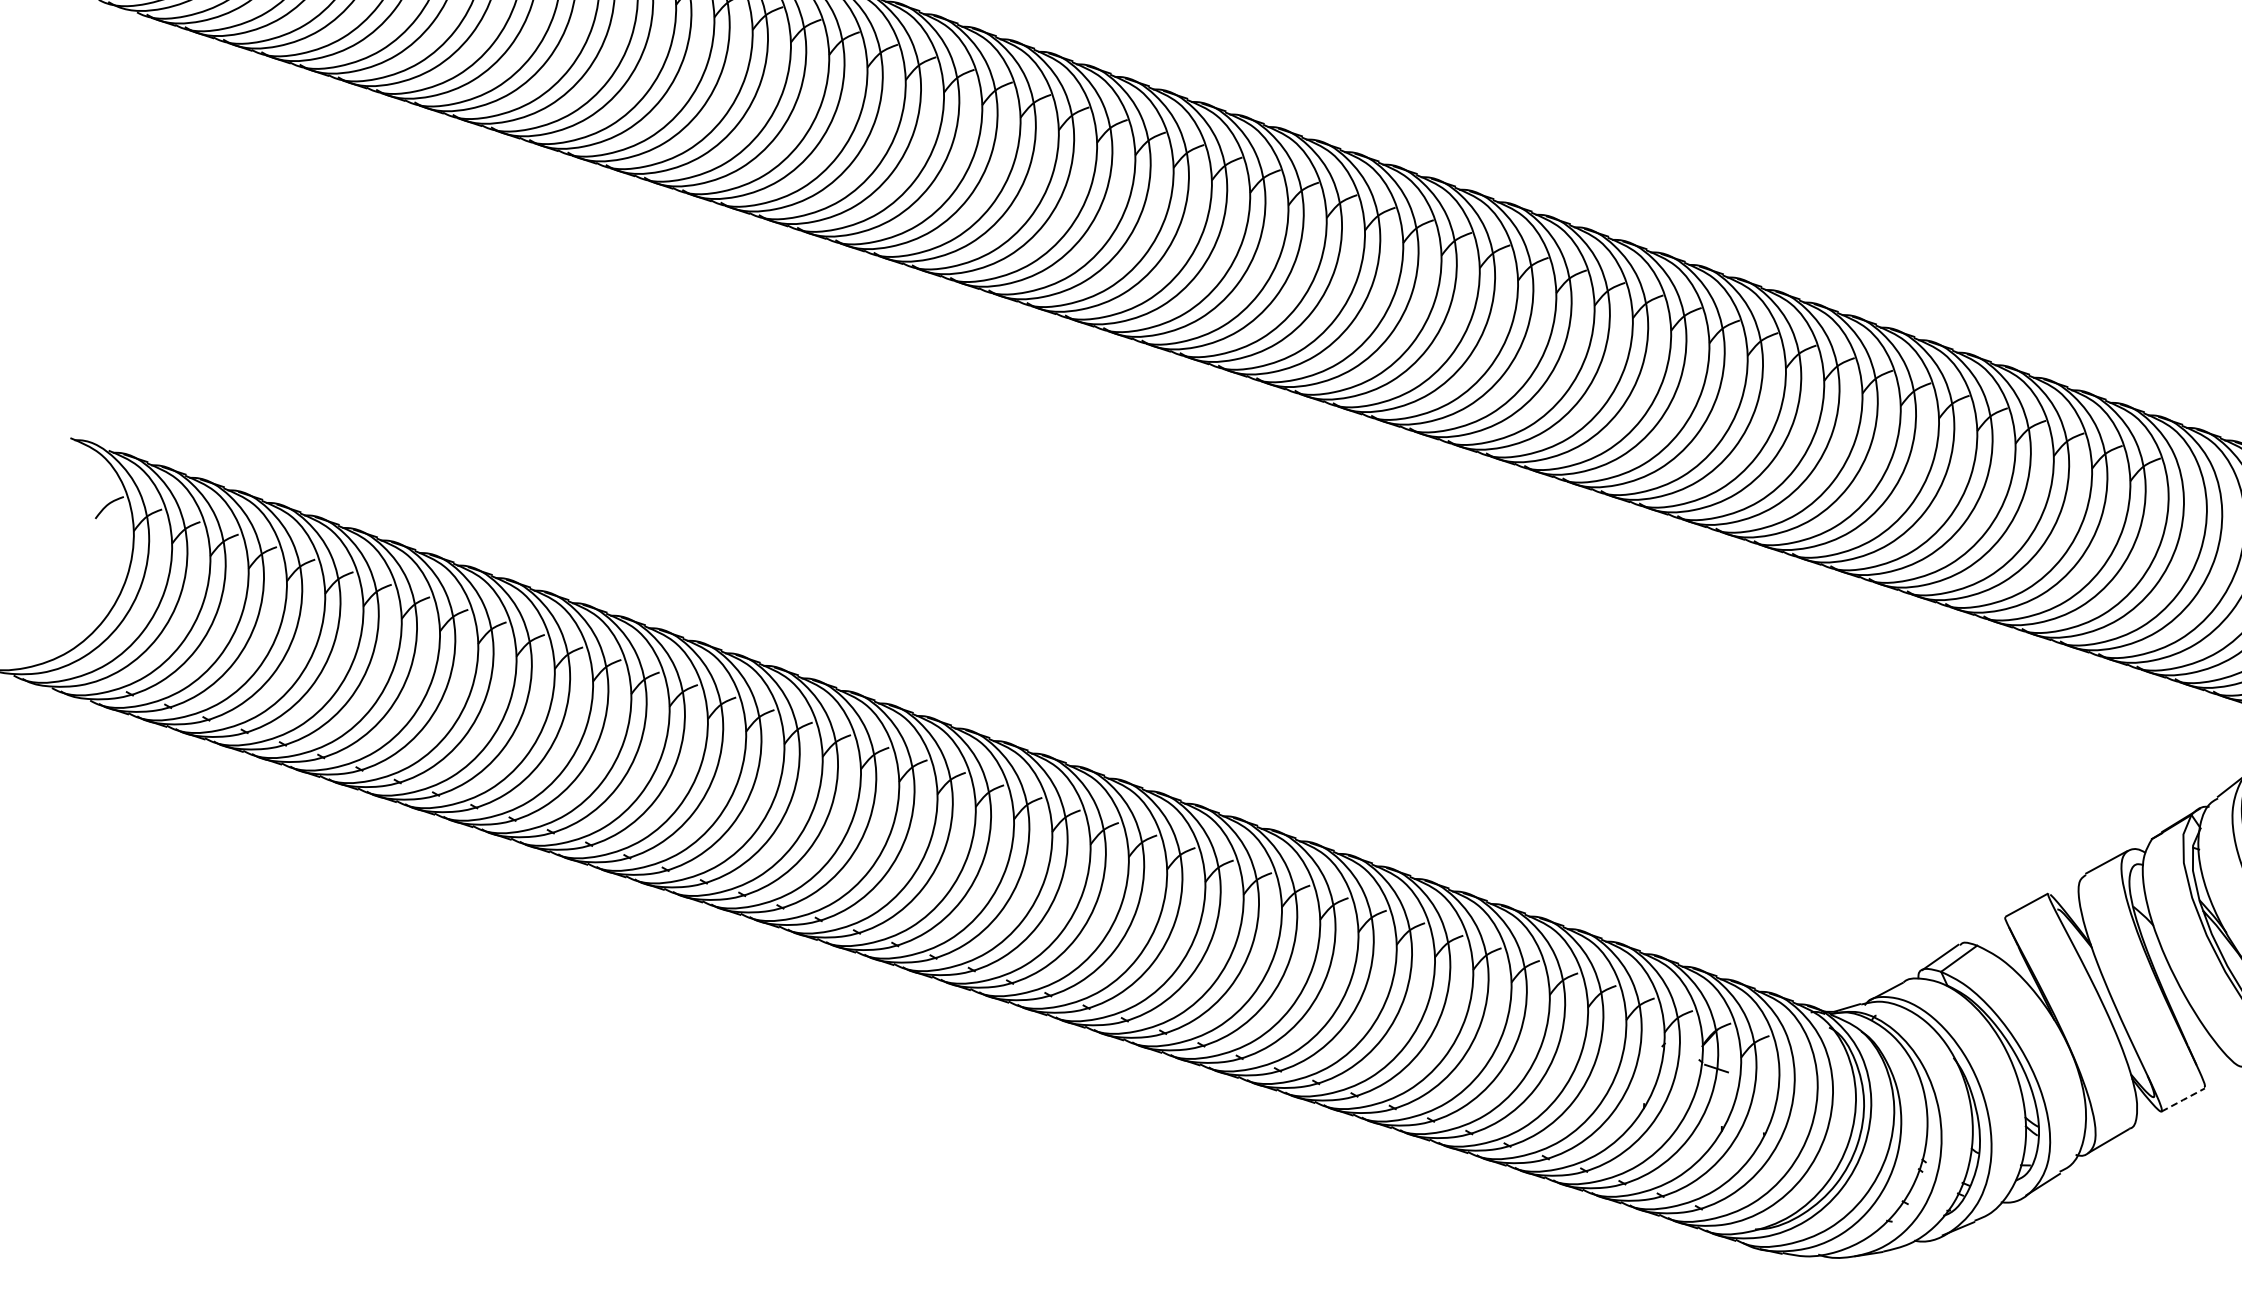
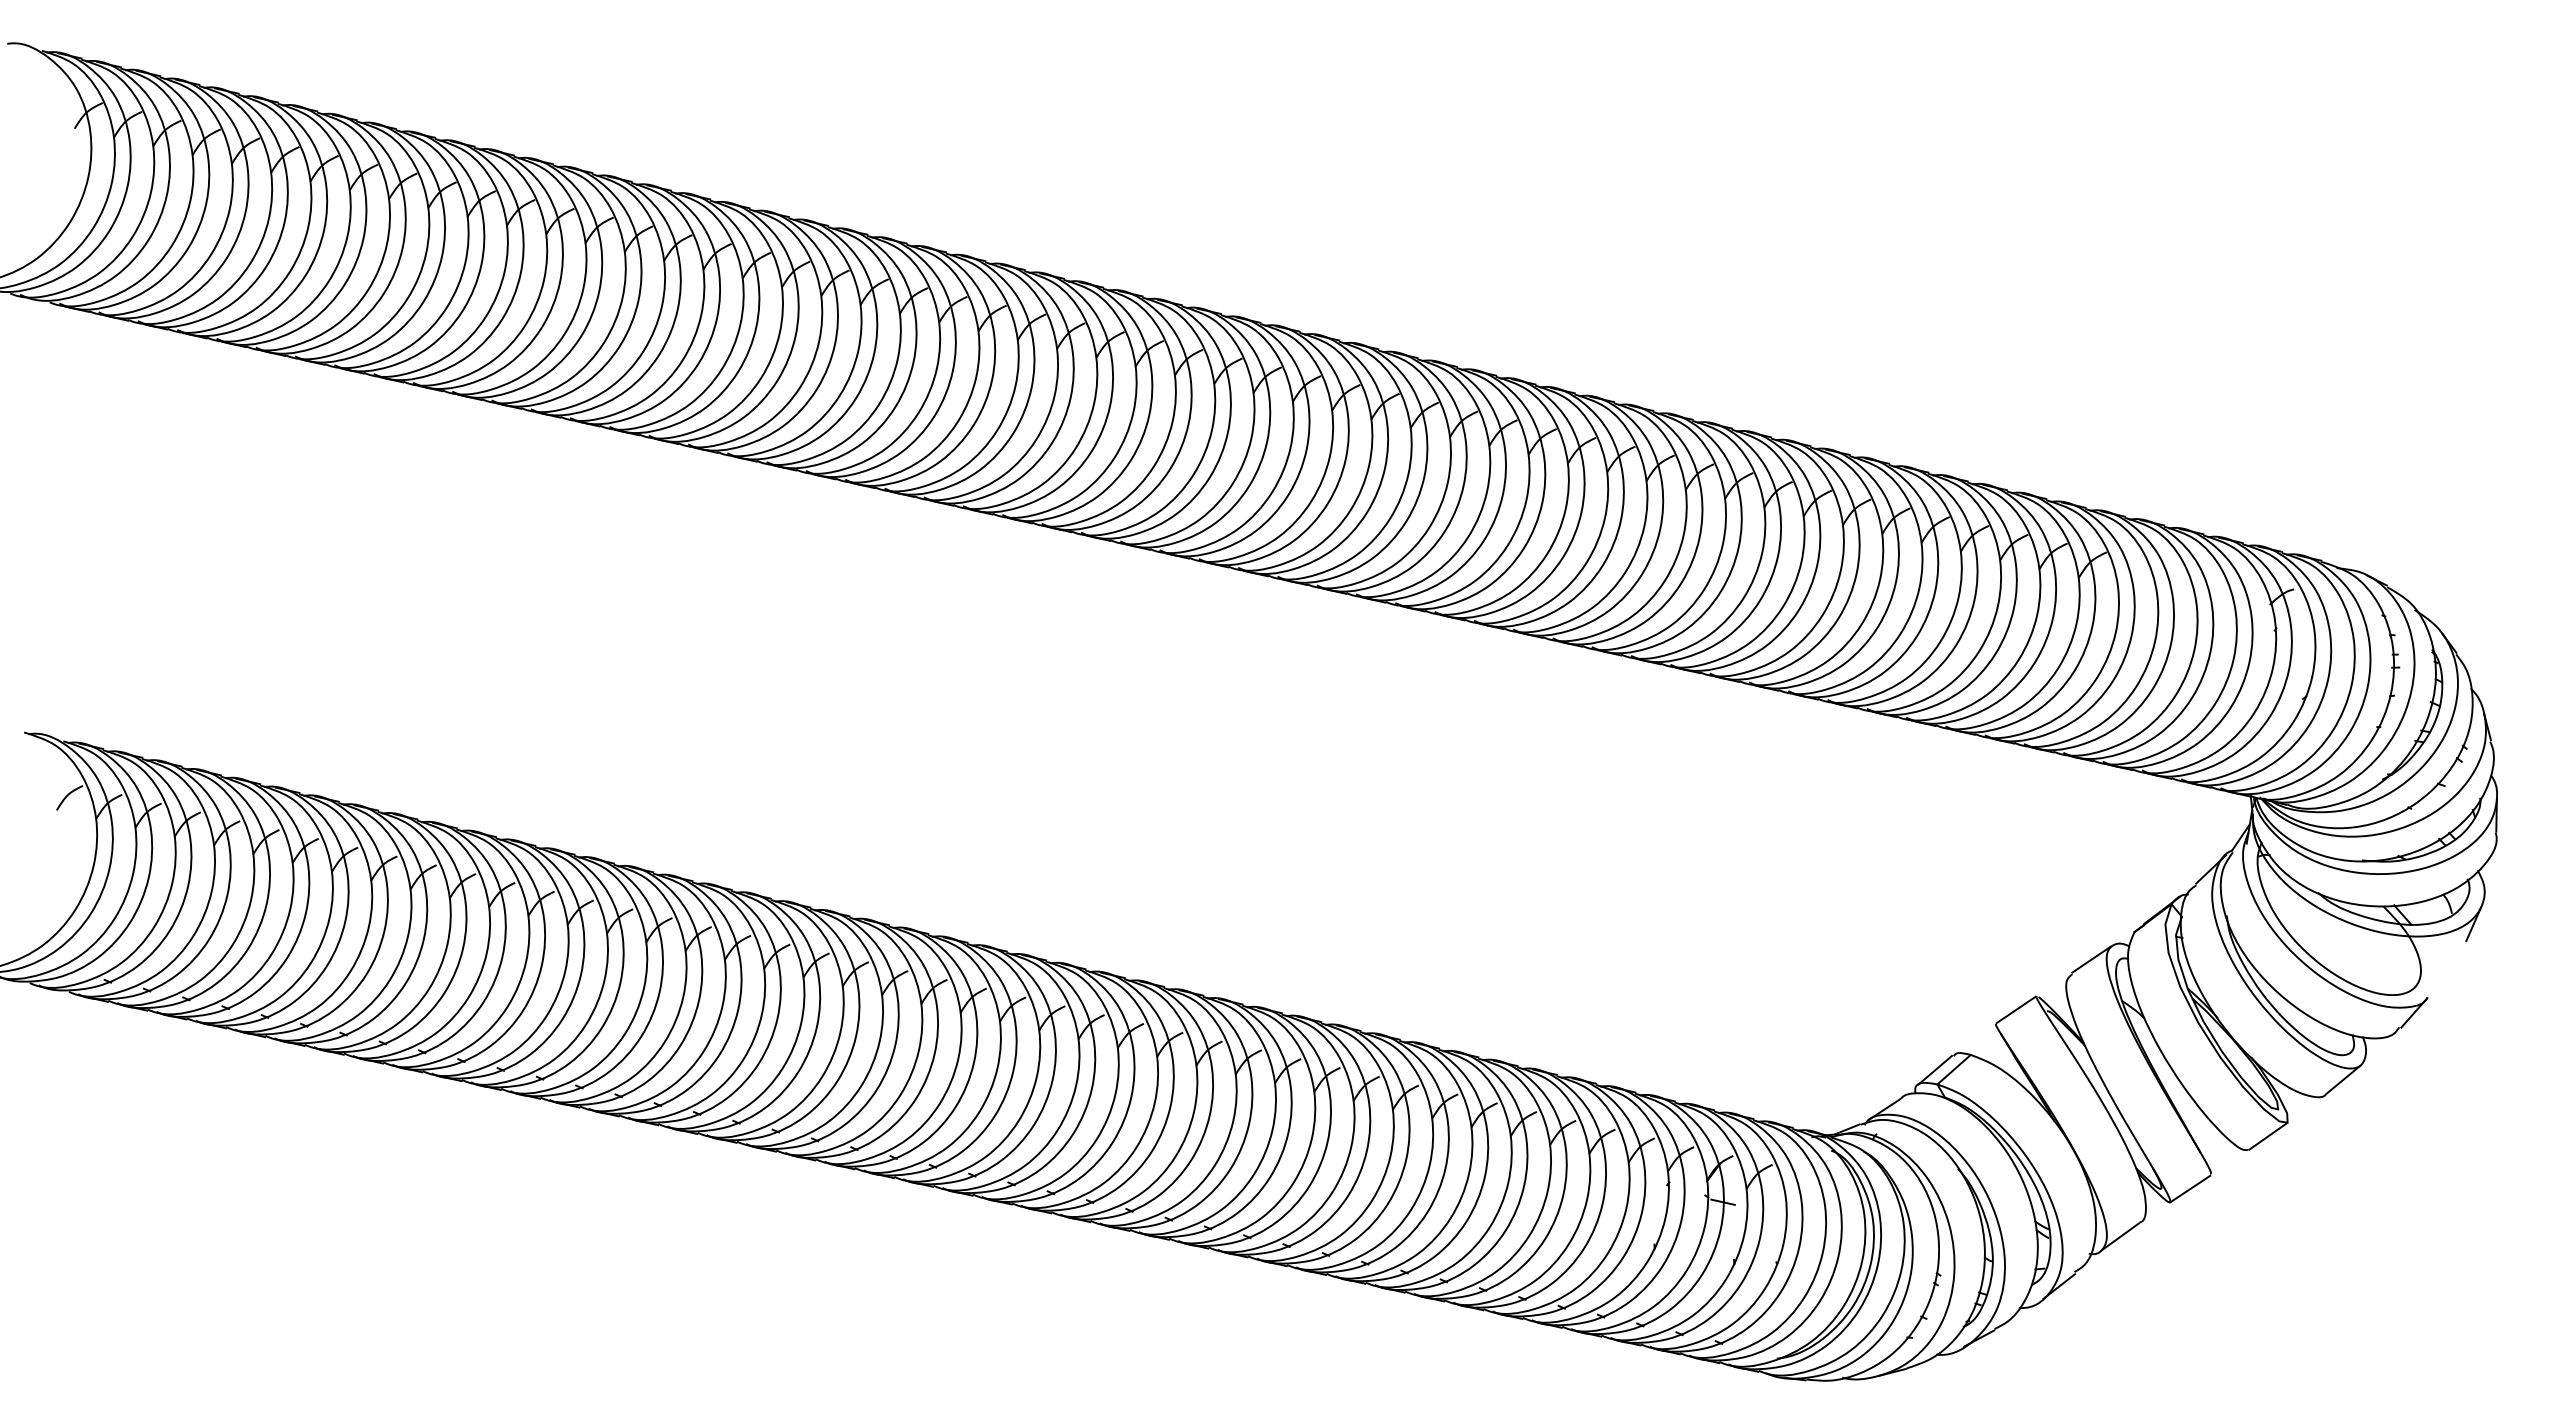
line: (2183, 1099) -> (2190, 1188), dashed -> solid

